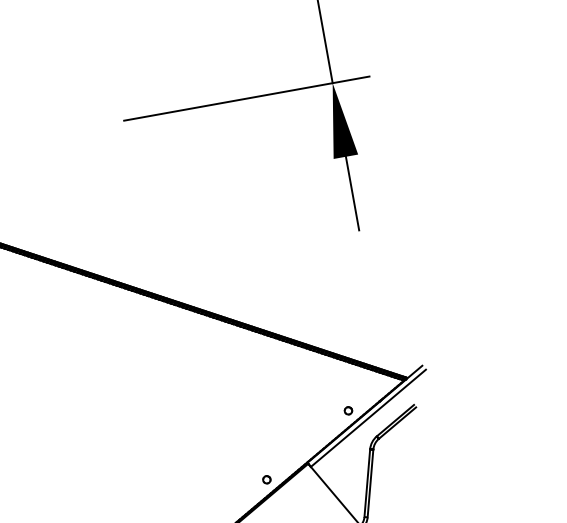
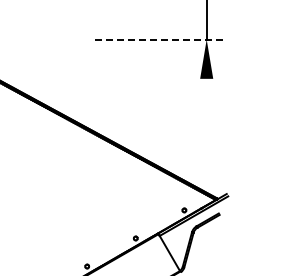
line: (247, 98) -> (161, 39), solid -> dashed
line: (352, 193) -> (206, 98), removed

